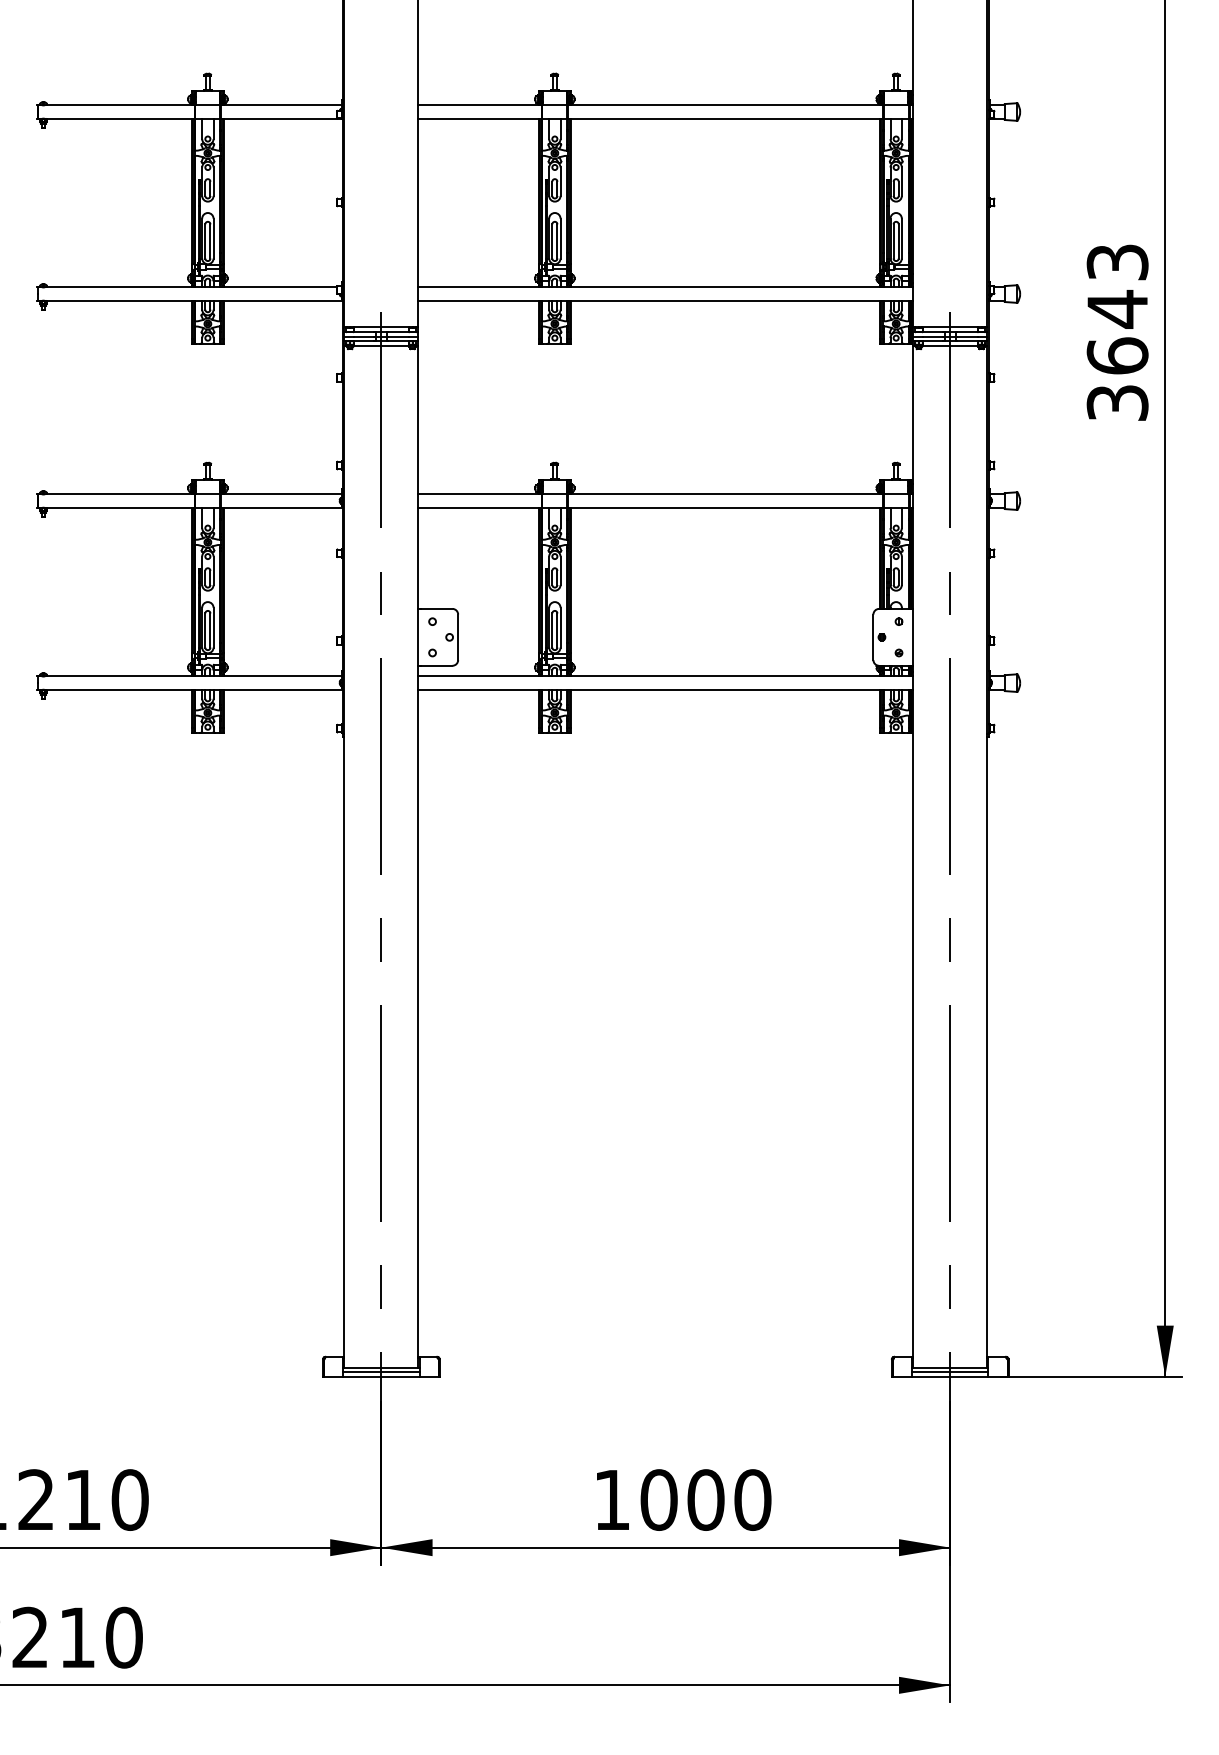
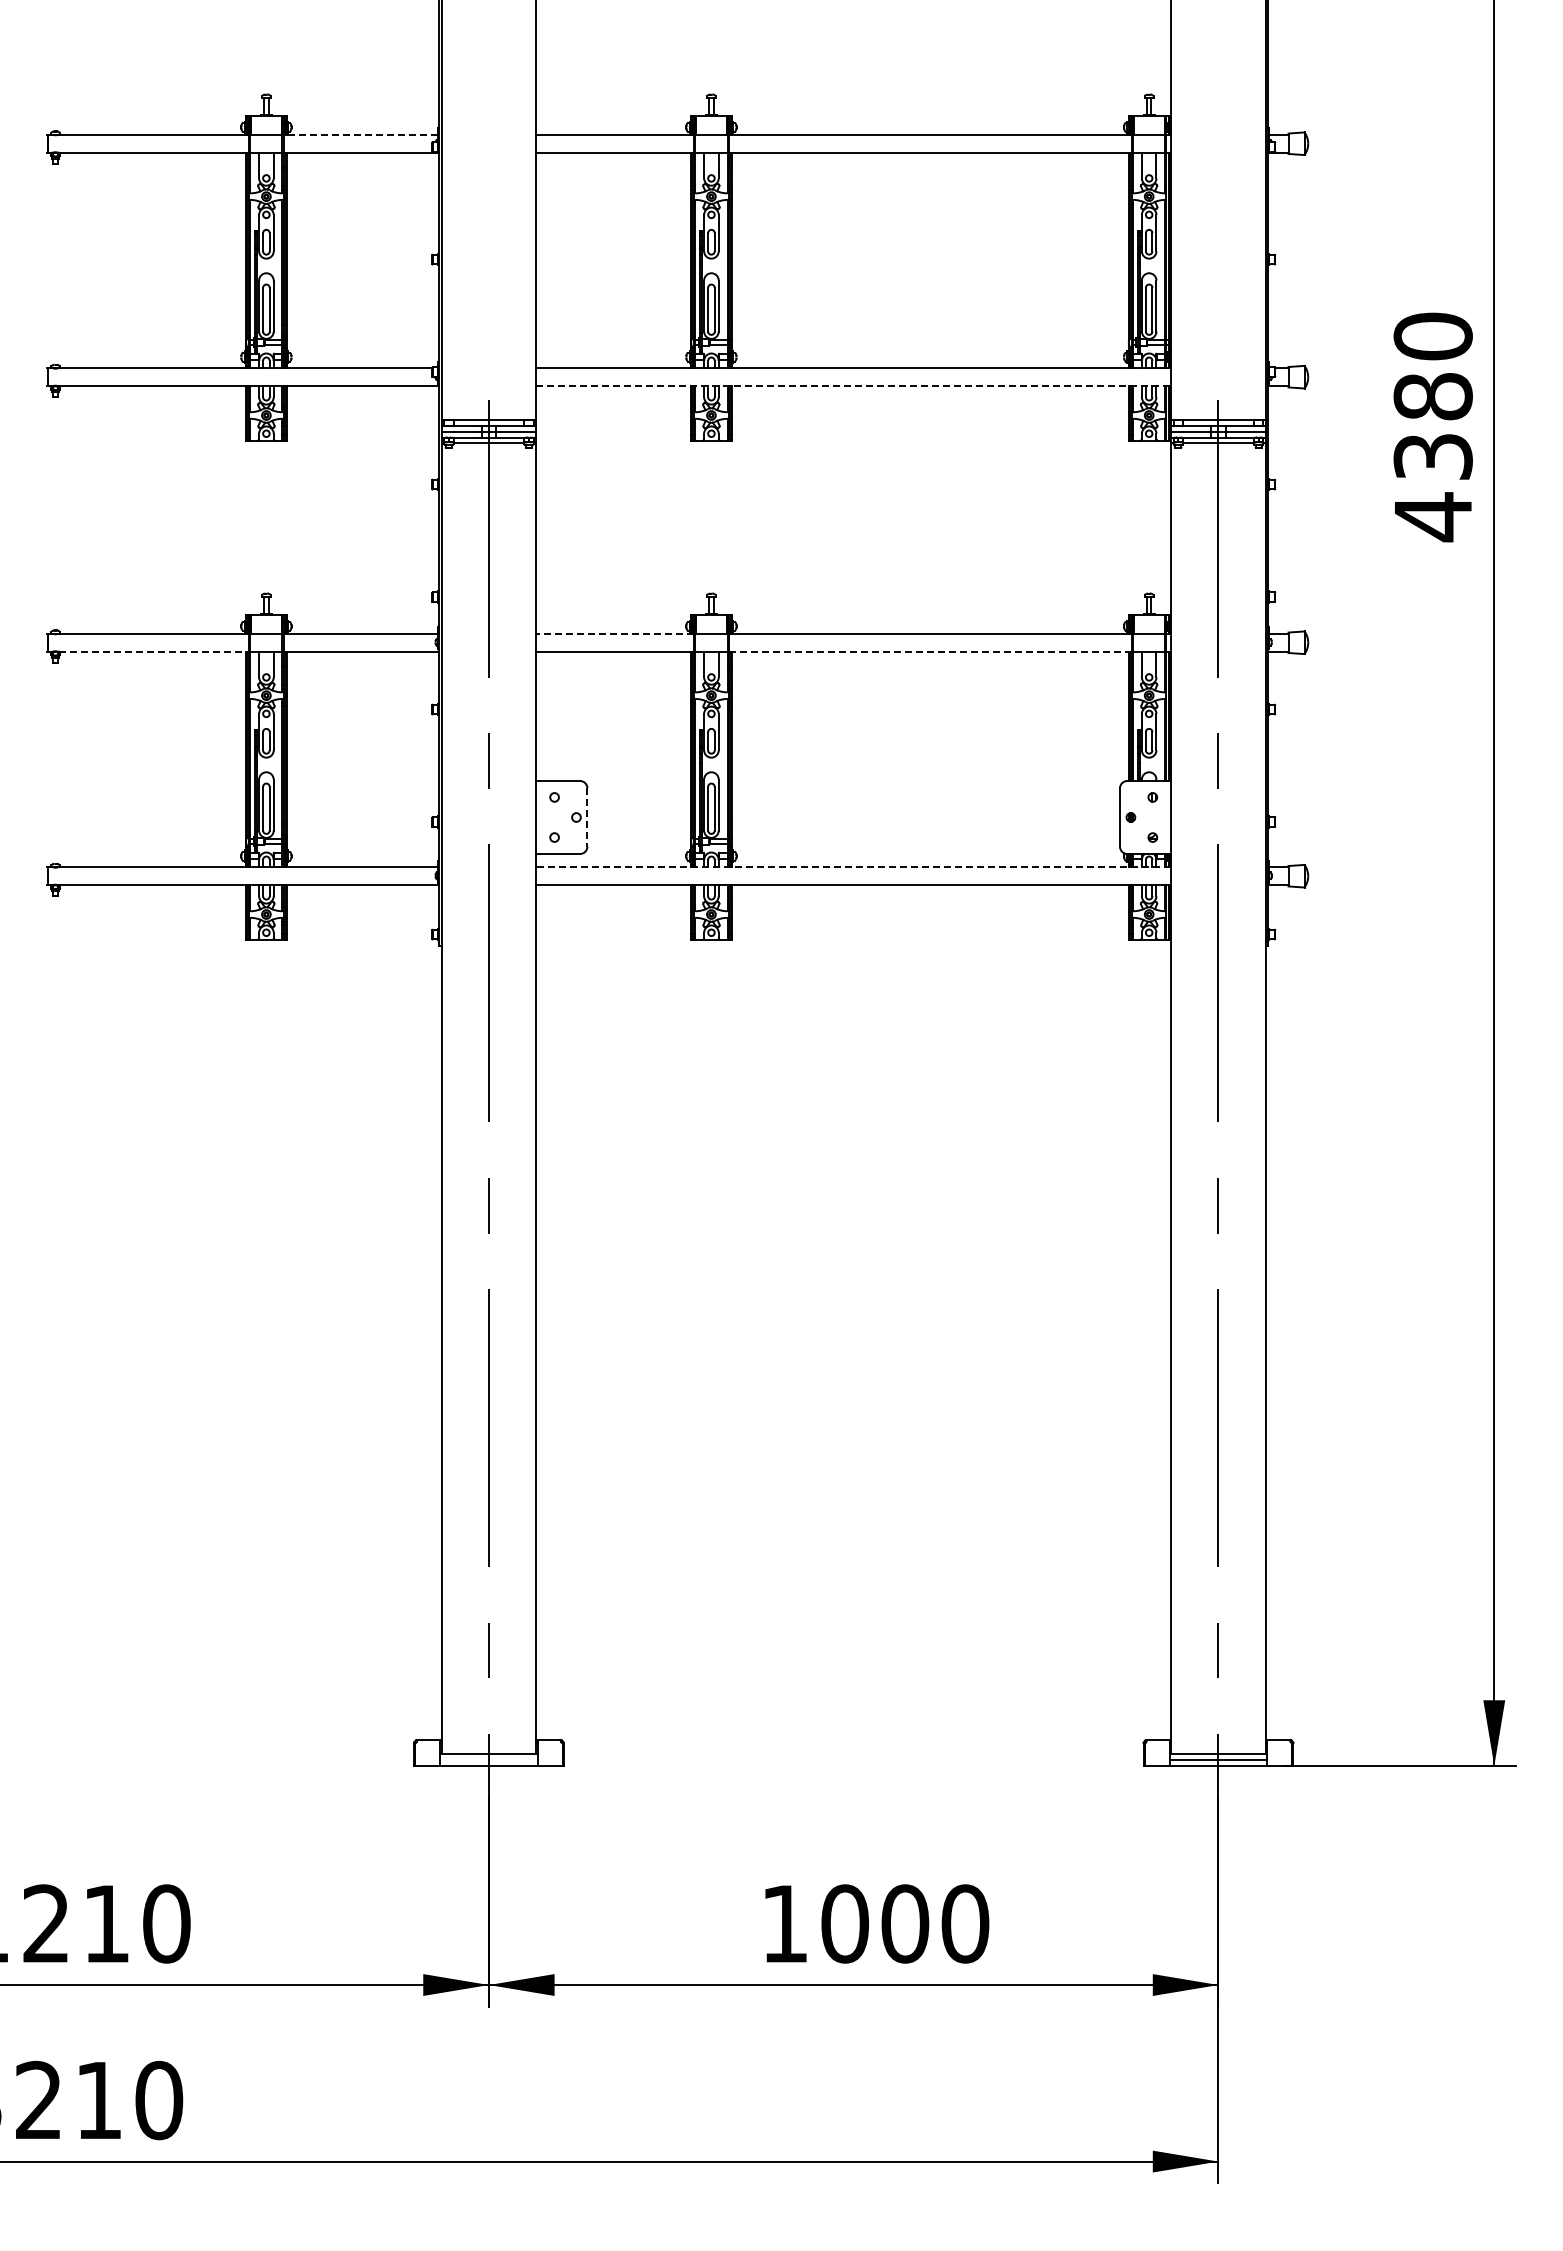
line: (281, 104) -> (360, 134), solid -> dashed
line: (666, 301) -> (854, 386), solid -> dashed
text: (1117, 333) -> (1432, 427), 3643 -> 4380
line: (480, 493) -> (615, 633), solid -> dashed
line: (120, 507) -> (154, 651), solid -> dashed
line: (725, 507) -> (930, 651), solid -> dashed
line: (458, 638) -> (587, 818), solid -> dashed
line: (665, 676) -> (853, 867), solid -> dashed
line: (381, 1372) -> (488, 1760), removed

